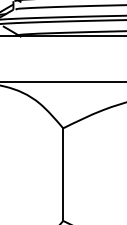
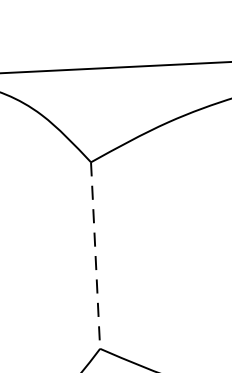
line: (63, 175) -> (96, 257), solid -> dashed

